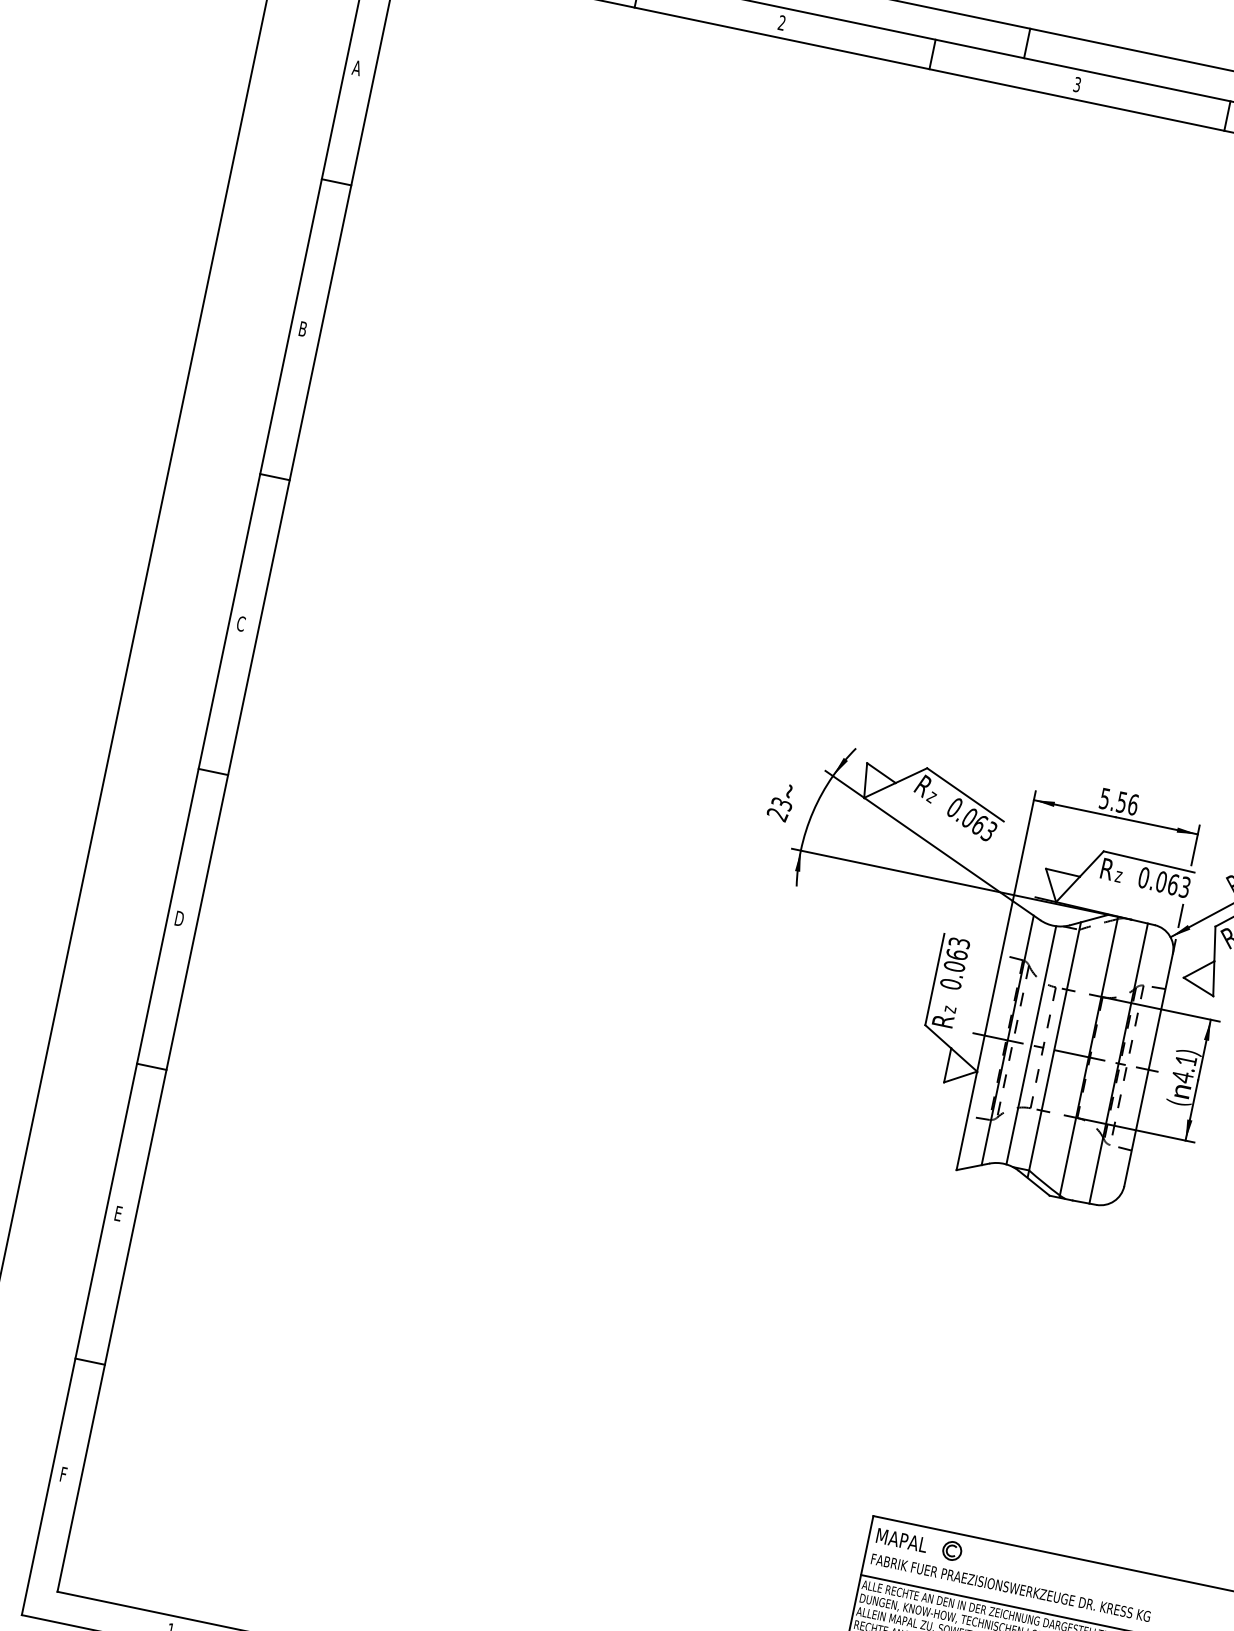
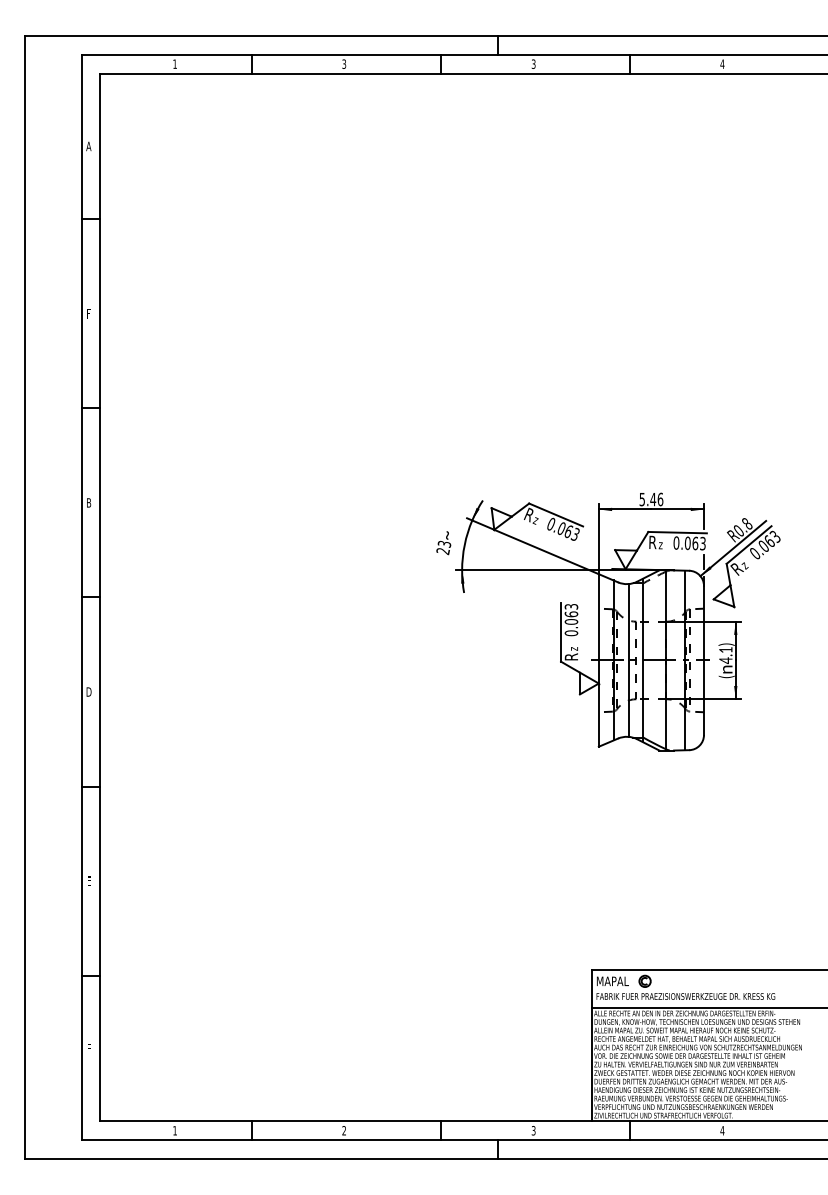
text: (782, 23) -> (344, 64), 2 -> 3
text: (303, 328) -> (89, 313), B -> F
text: (240, 623) -> (88, 502), C -> B
text: (1122, 802) -> (653, 499), 5.56 -> 5.46

